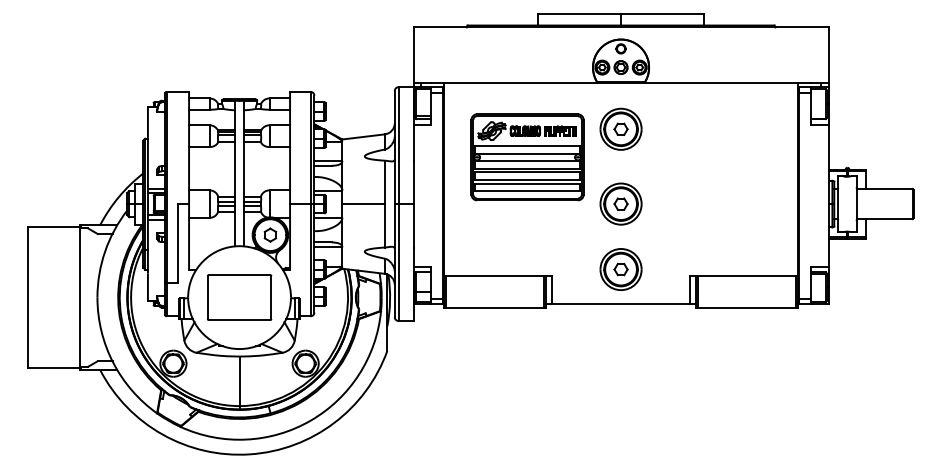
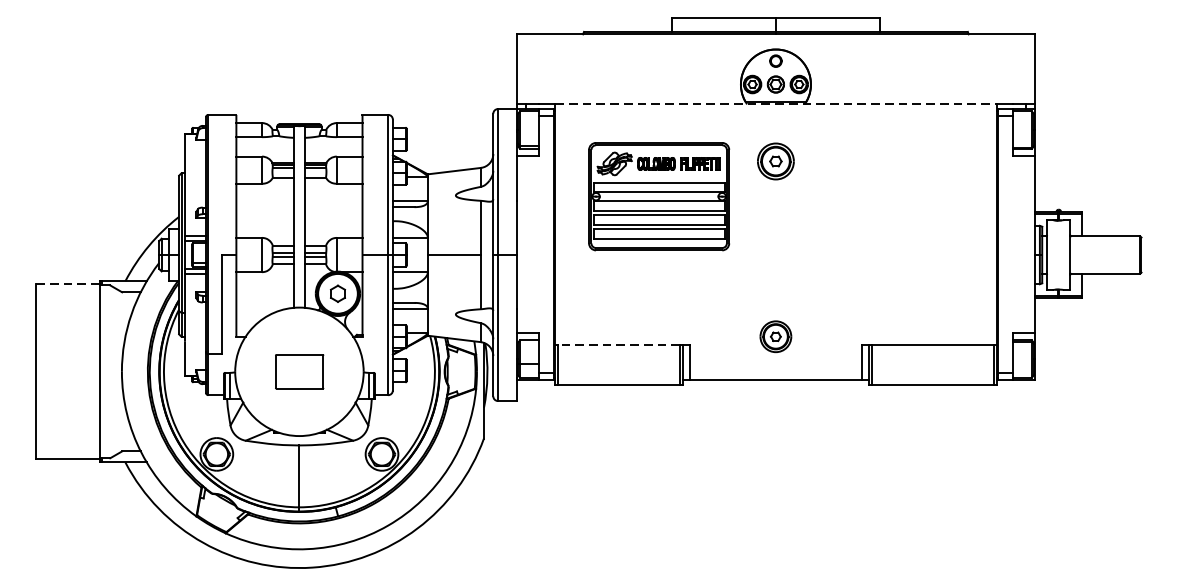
line: (621, 83) -> (776, 104), solid -> dashed
part: (620, 128) -> (775, 160), size x0.7
part: (620, 203) -> (775, 254), removed
line: (53, 227) -> (67, 284), solid -> dashed
part: (620, 269) -> (775, 336), size x0.6
line: (494, 276) -> (617, 345), solid -> dashed
part: (239, 297) -> (299, 371), size x0.6

